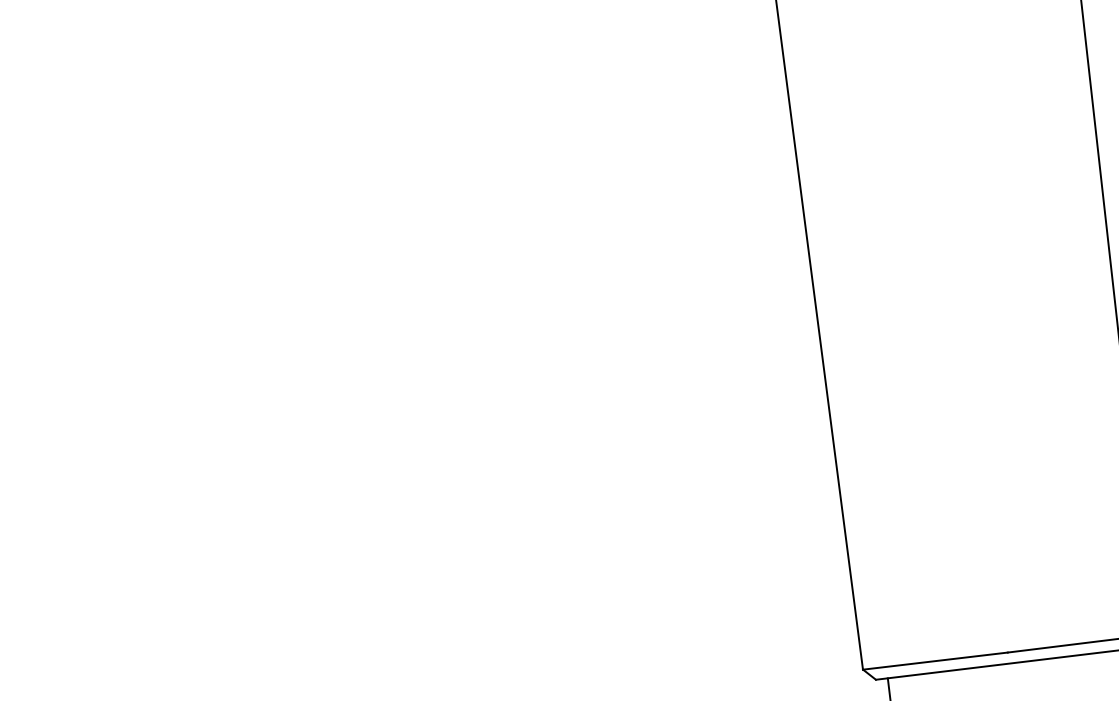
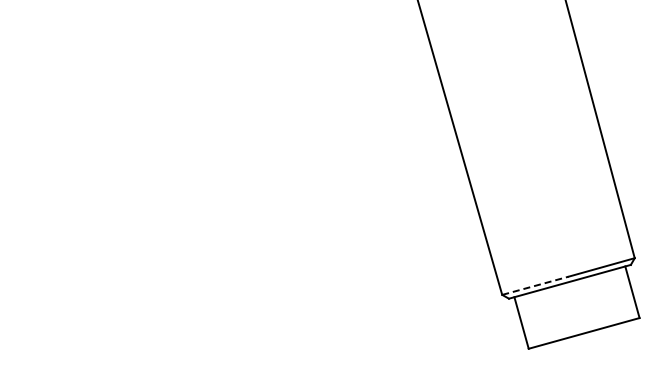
line: (935, 660) -> (535, 285), solid -> dashed

